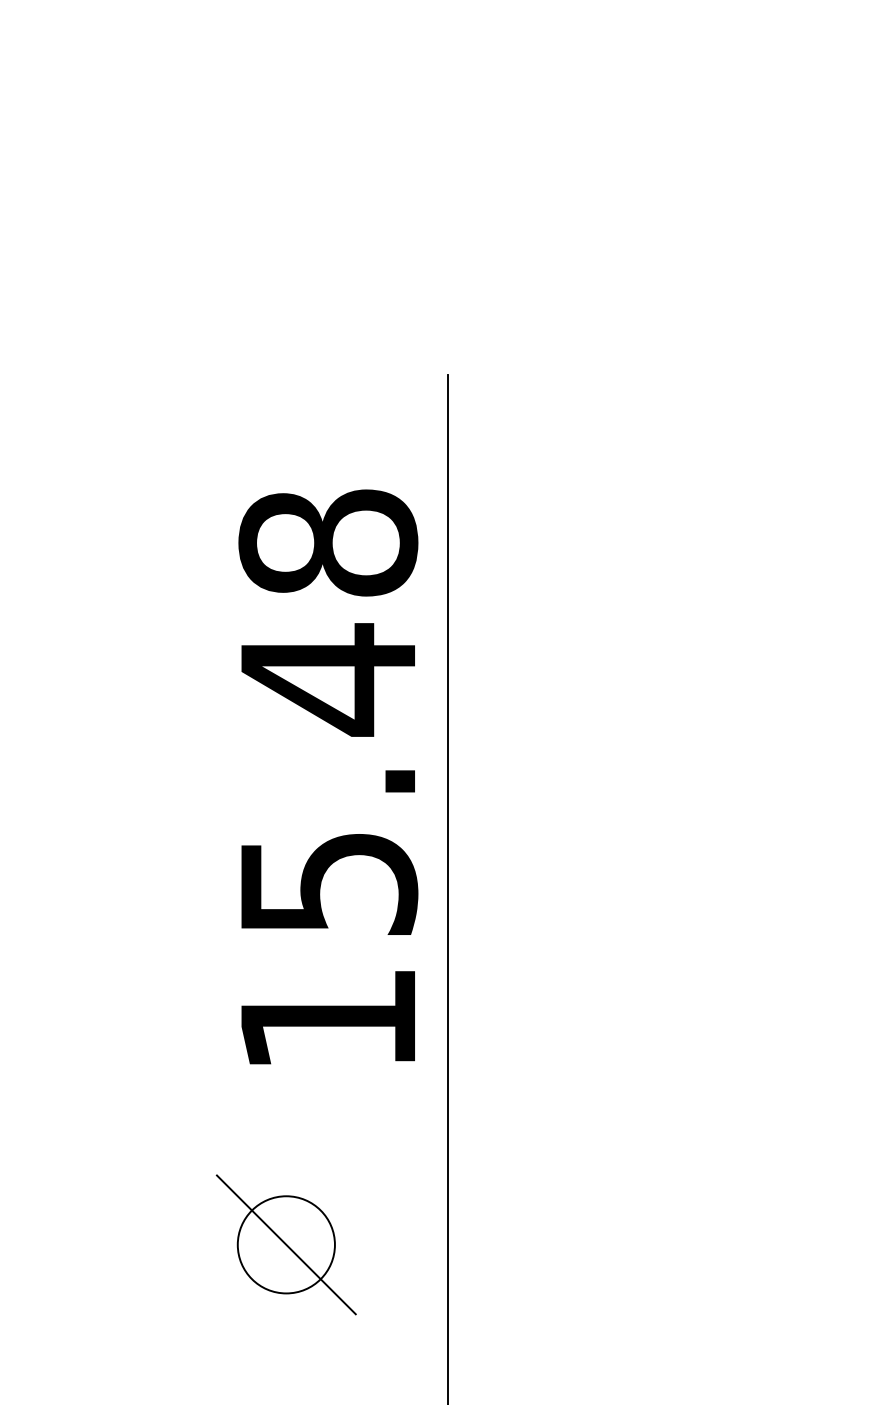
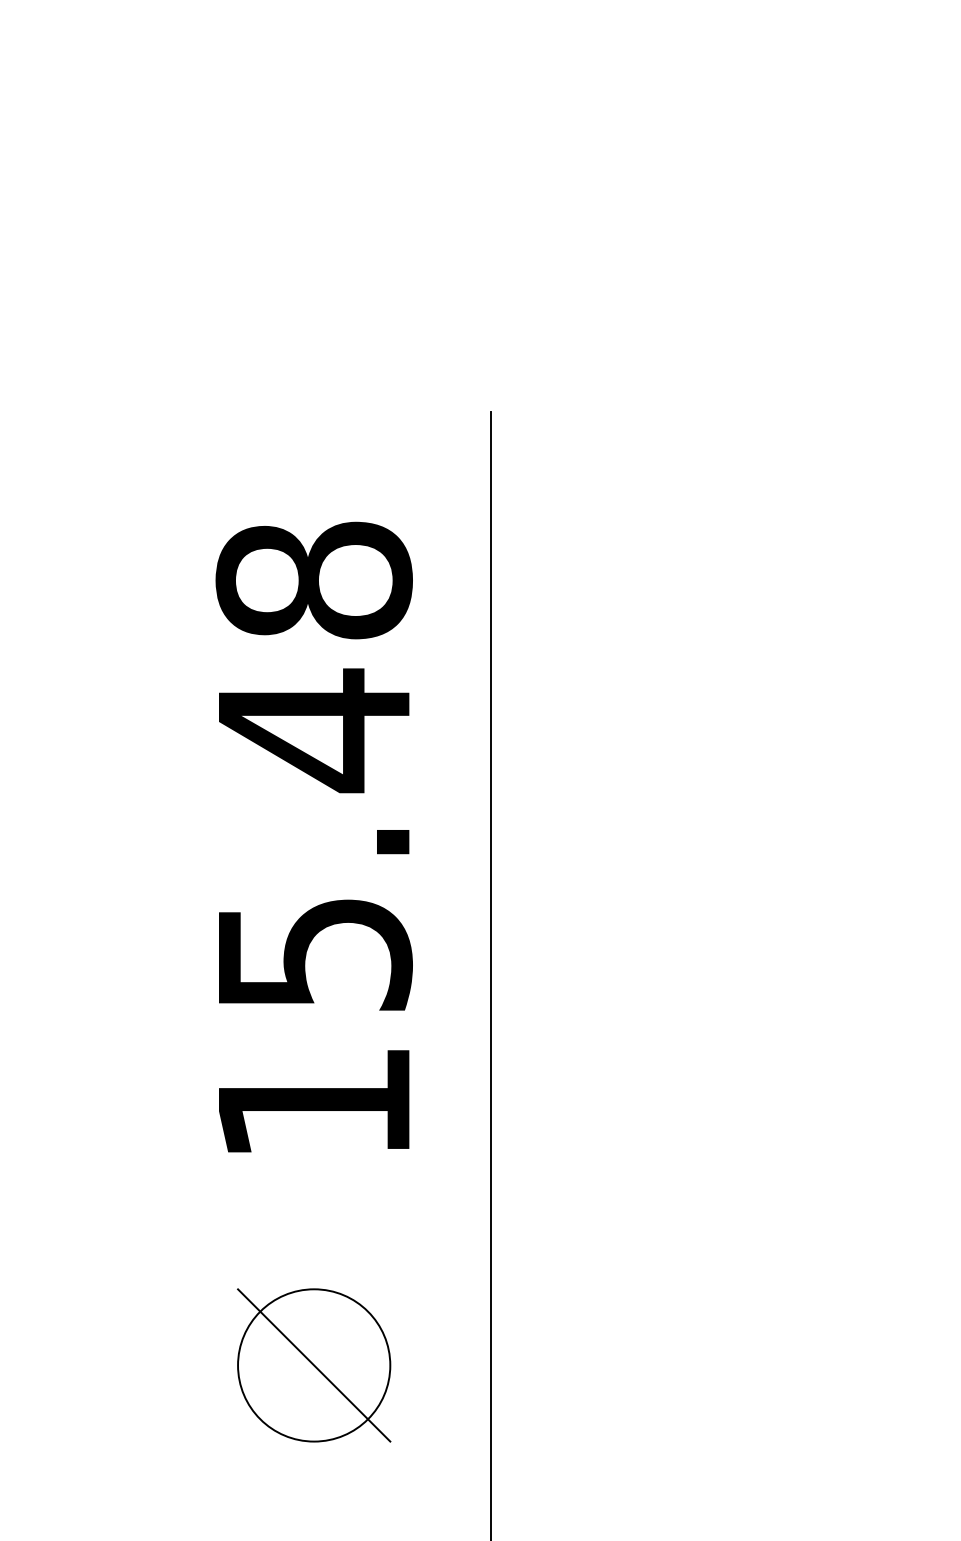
text: (327, 776) -> (313, 836), moved
circle: (286, 1244) -> (314, 1365), size x1.43

